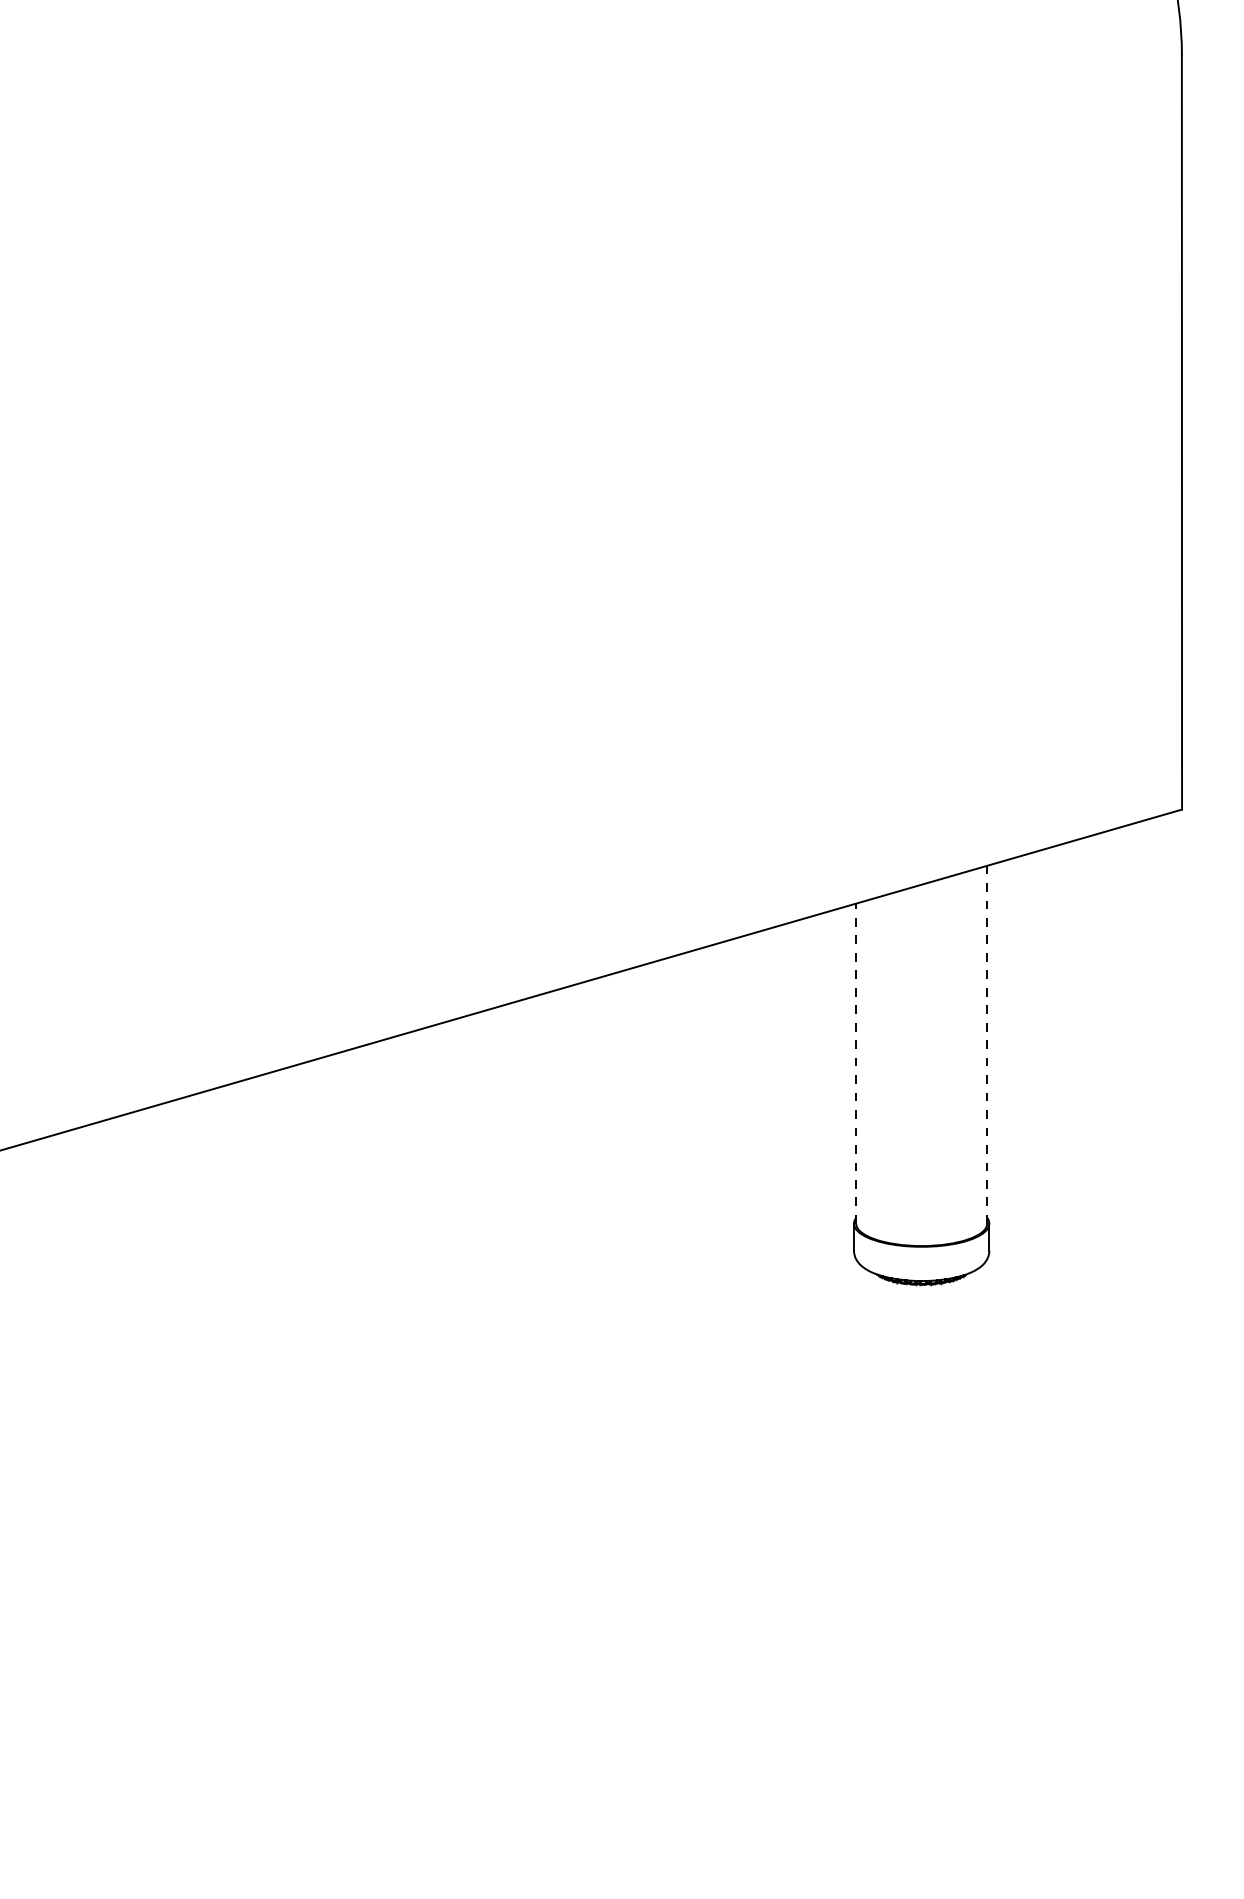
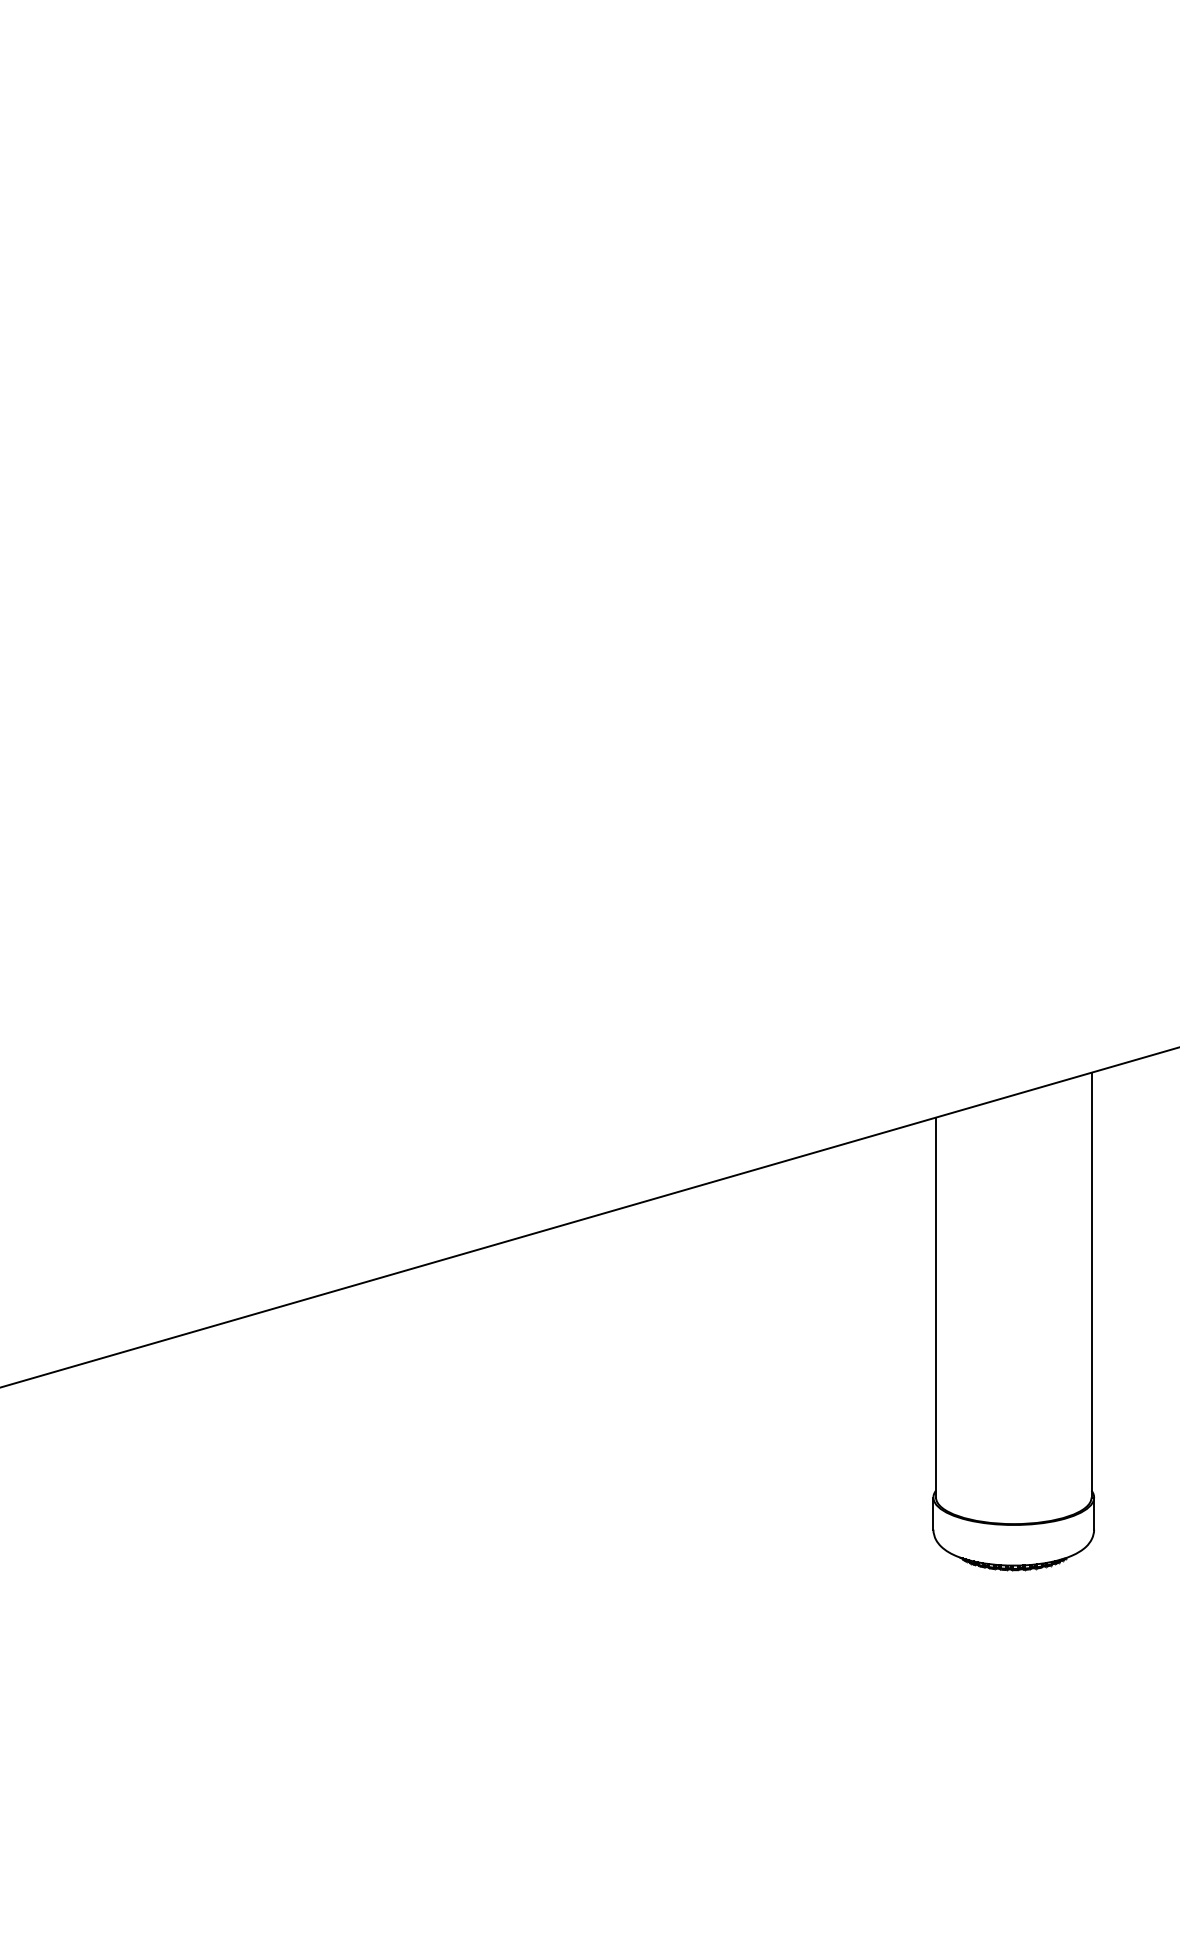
line: (987, 1044) -> (1091, 1284), dashed -> solid
line: (856, 1063) -> (936, 1307), dashed -> solid

